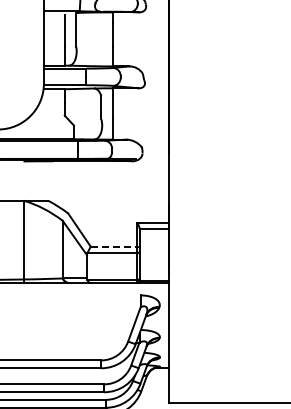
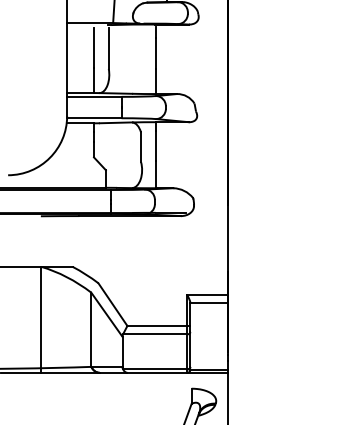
line: (114, 246) -> (157, 325), dashed -> solid

